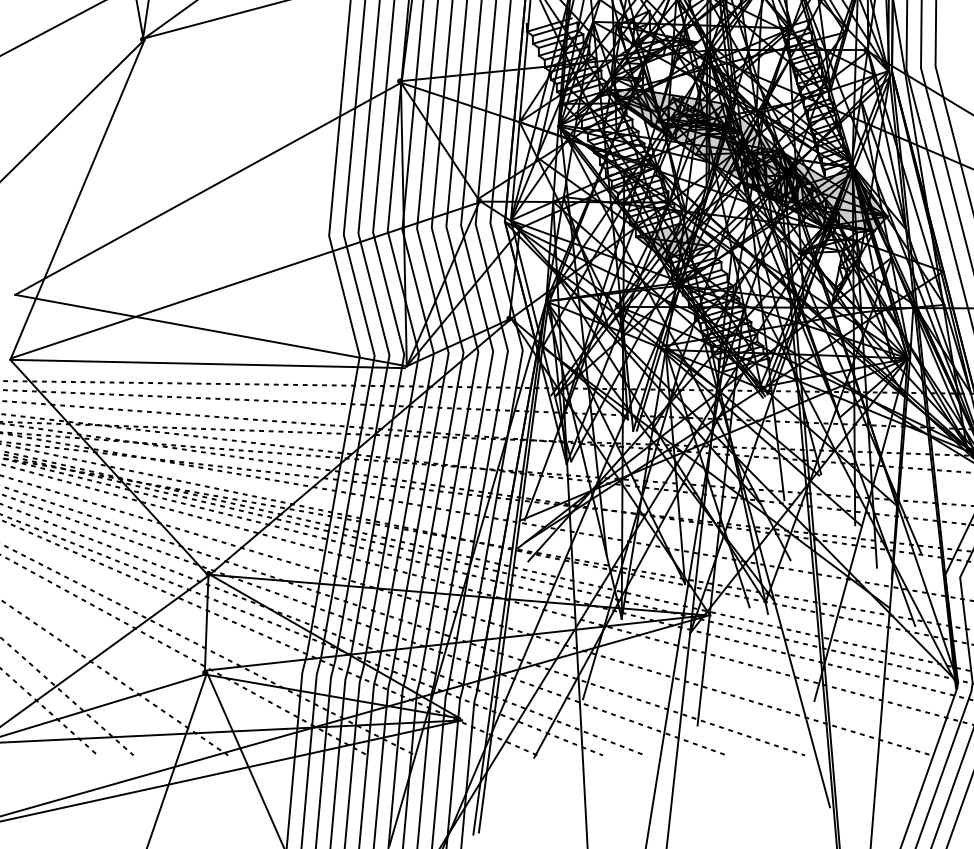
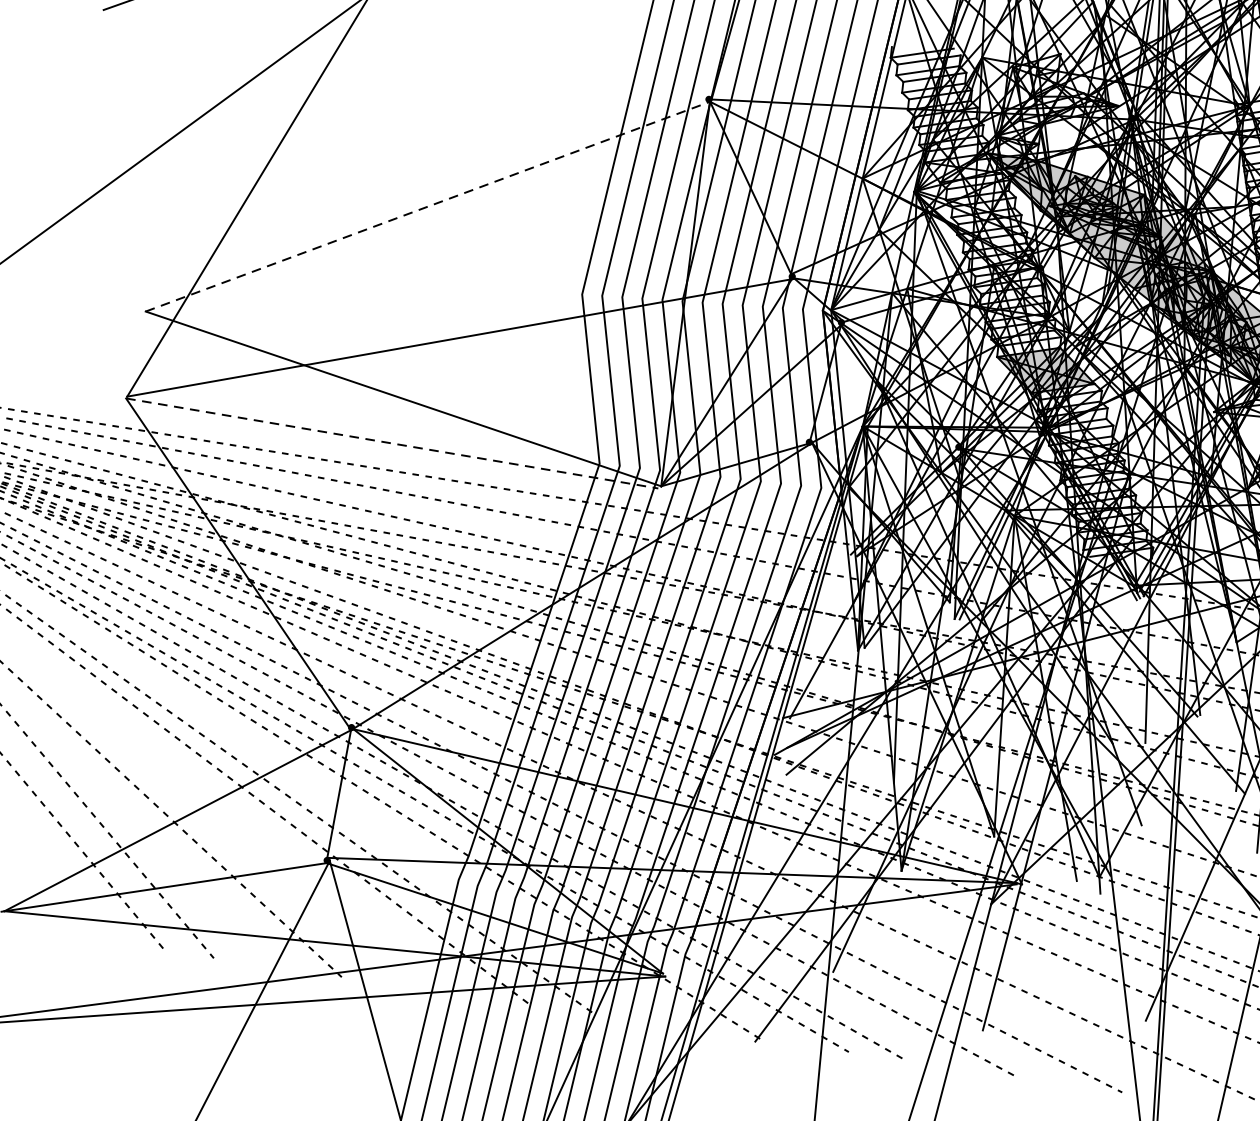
line: (208, 188) -> (428, 206), solid -> dashed
line: (208, 364) -> (393, 444), solid -> dashed

